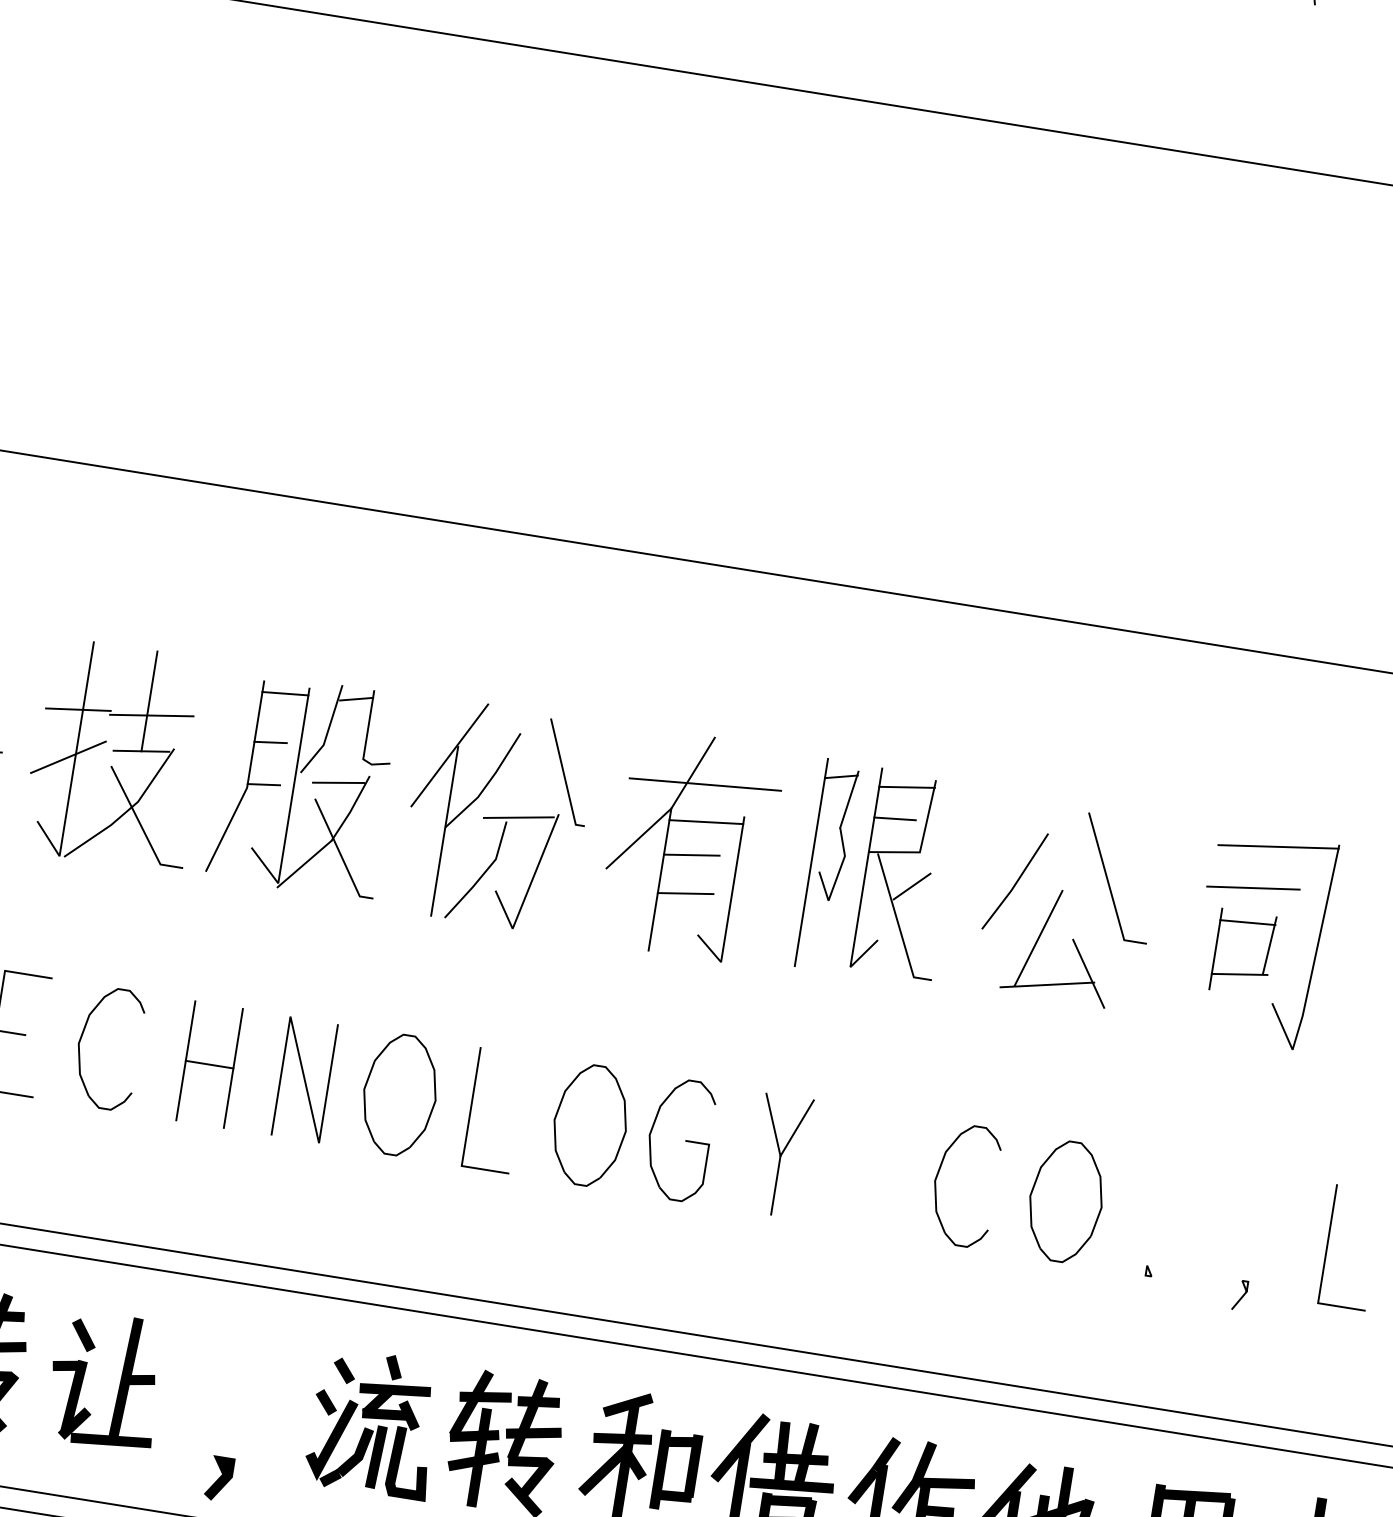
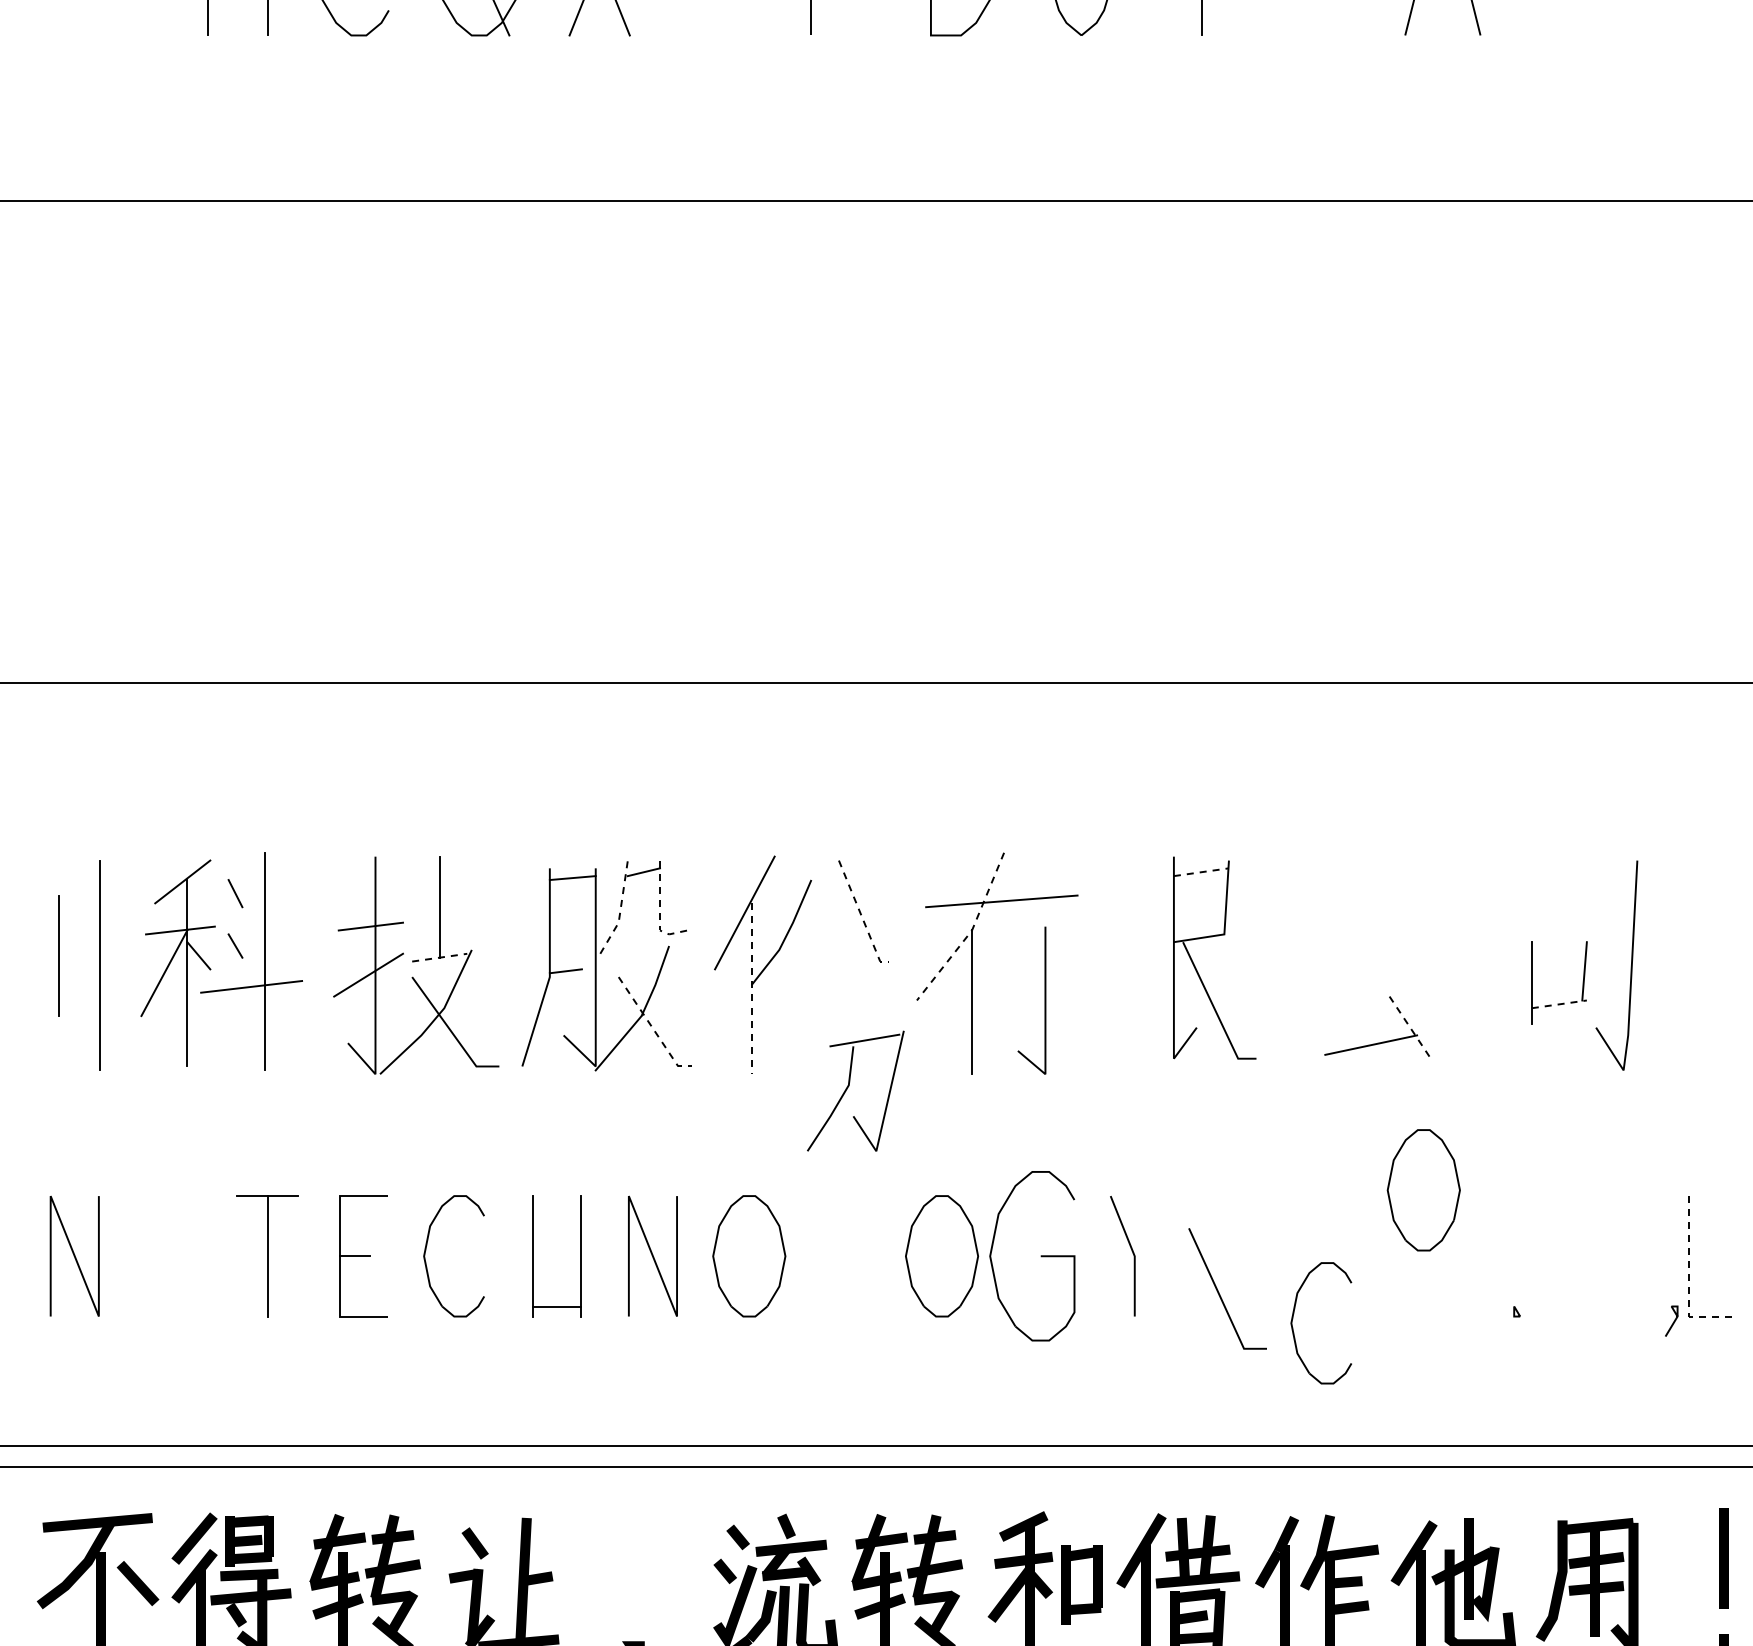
line: (152, 715) -> (444, 920), removed
line: (327, 732) -> (620, 909), solid -> dashed
line: (366, 740) -> (660, 911), solid -> dashed
line: (270, 742) -> (565, 928), removed
line: (141, 751) -> (439, 957), solid -> dashed
line: (564, 777) -> (861, 916), solid -> dashed
line: (338, 782) -> (639, 957), removed
line: (907, 787) -> (1201, 872), solid -> dashed
line: (669, 810) -> (970, 932), solid -> dashed
line: (894, 819) -> (1194, 905), removed
line: (706, 822) -> (1008, 938), removed
line: (444, 832) -> (751, 989), solid -> dashed
line: (1278, 847) -> (1577, 872), removed
line: (340, 854) -> (652, 1028), solid -> dashed
line: (691, 855) -> (999, 973), removed
part: (496, 860) -> (849, 1086), moved
part: (820, 872) -> (1129, 969), removed
line: (1108, 880) -> (1219, 1292), moved
line: (1015, 881) -> (1323, 948), removed
line: (912, 885) -> (1222, 968), removed
line: (1253, 887) -> (1559, 916), removed
line: (685, 893) -> (999, 1012), removed
line: (1247, 922) -> (1558, 951), removed
line: (1039, 937) -> (1355, 999), removed
line: (1088, 974) -> (1410, 1028), solid -> dashed
line: (1239, 974) -> (1559, 1004), solid -> dashed
line: (209, 1064) -> (556, 1307), moved
line: (472, 1106) -> (822, 1256), removed
line: (796, 1128) -> (1146, 1226), removed
part: (679, 1140) -> (1032, 1256), size x1.4
part: (936, 1185) -> (1293, 1327), moved
part: (1065, 1201) -> (1423, 1190), moved
line: (1323, 1268) -> (1688, 1281), solid -> dashed
line: (1241, 1295) -> (1673, 1321), moved

